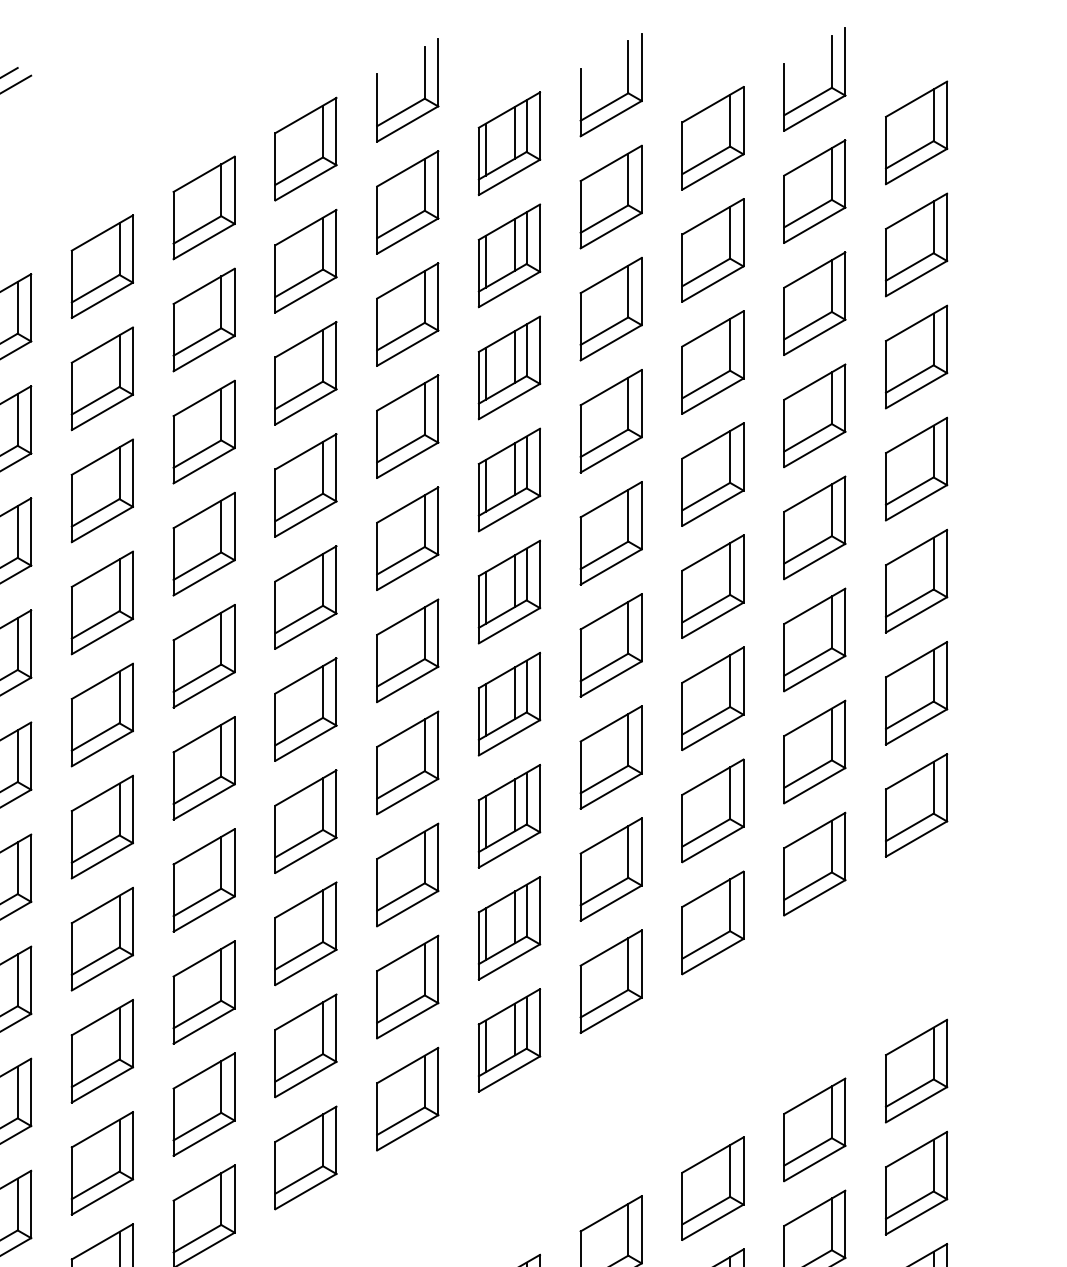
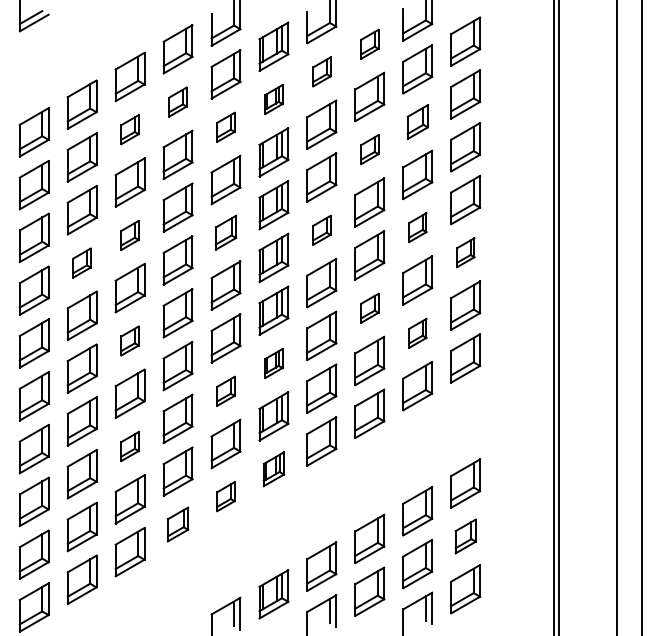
part: (712, 138) -> (369, 44), size x0.6
part: (610, 196) -> (321, 71), size x0.6
part: (508, 255) -> (273, 99), size x0.6
part: (304, 259) -> (177, 101), size x0.6
part: (814, 302) -> (417, 121), size x0.7
part: (406, 315) -> (225, 127), size x0.6
part: (202, 319) -> (129, 129), size x0.6
part: (712, 361) -> (369, 149), size x0.6
part: (814, 527) -> (417, 227), size x0.6
part: (610, 533) -> (321, 230), size x0.6
part: (406, 538) -> (225, 232), size x0.7
part: (202, 544) -> (129, 235), size x0.6
part: (916, 580) -> (465, 252), size x0.6
part: (100, 601) -> (81, 262), size x0.6
part: (712, 699) -> (369, 308), size x0.6
part: (814, 752) -> (417, 333), size x0.6
part: (202, 767) -> (129, 340), size x0.6
part: (508, 816) -> (273, 363), size x0.6
part: (406, 875) -> (225, 391), size x0.6
part: (202, 992) -> (129, 446), size x0.6
part: (508, 1041) -> (273, 469), size x0.7
part: (406, 1098) -> (225, 496), size x0.6
part: (304, 1157) -> (177, 524), size x0.7
part: (916, 1183) -> (465, 536), size x0.7

